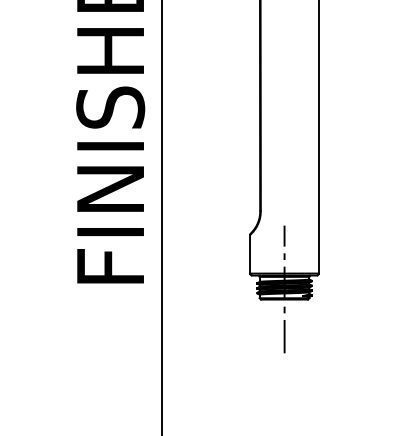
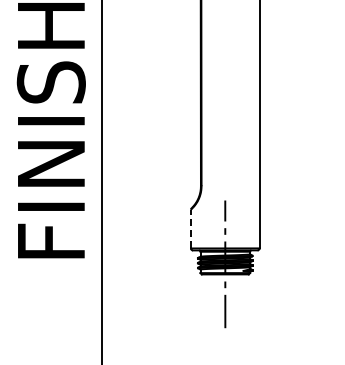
line: (250, 253) -> (191, 228), solid -> dashed

